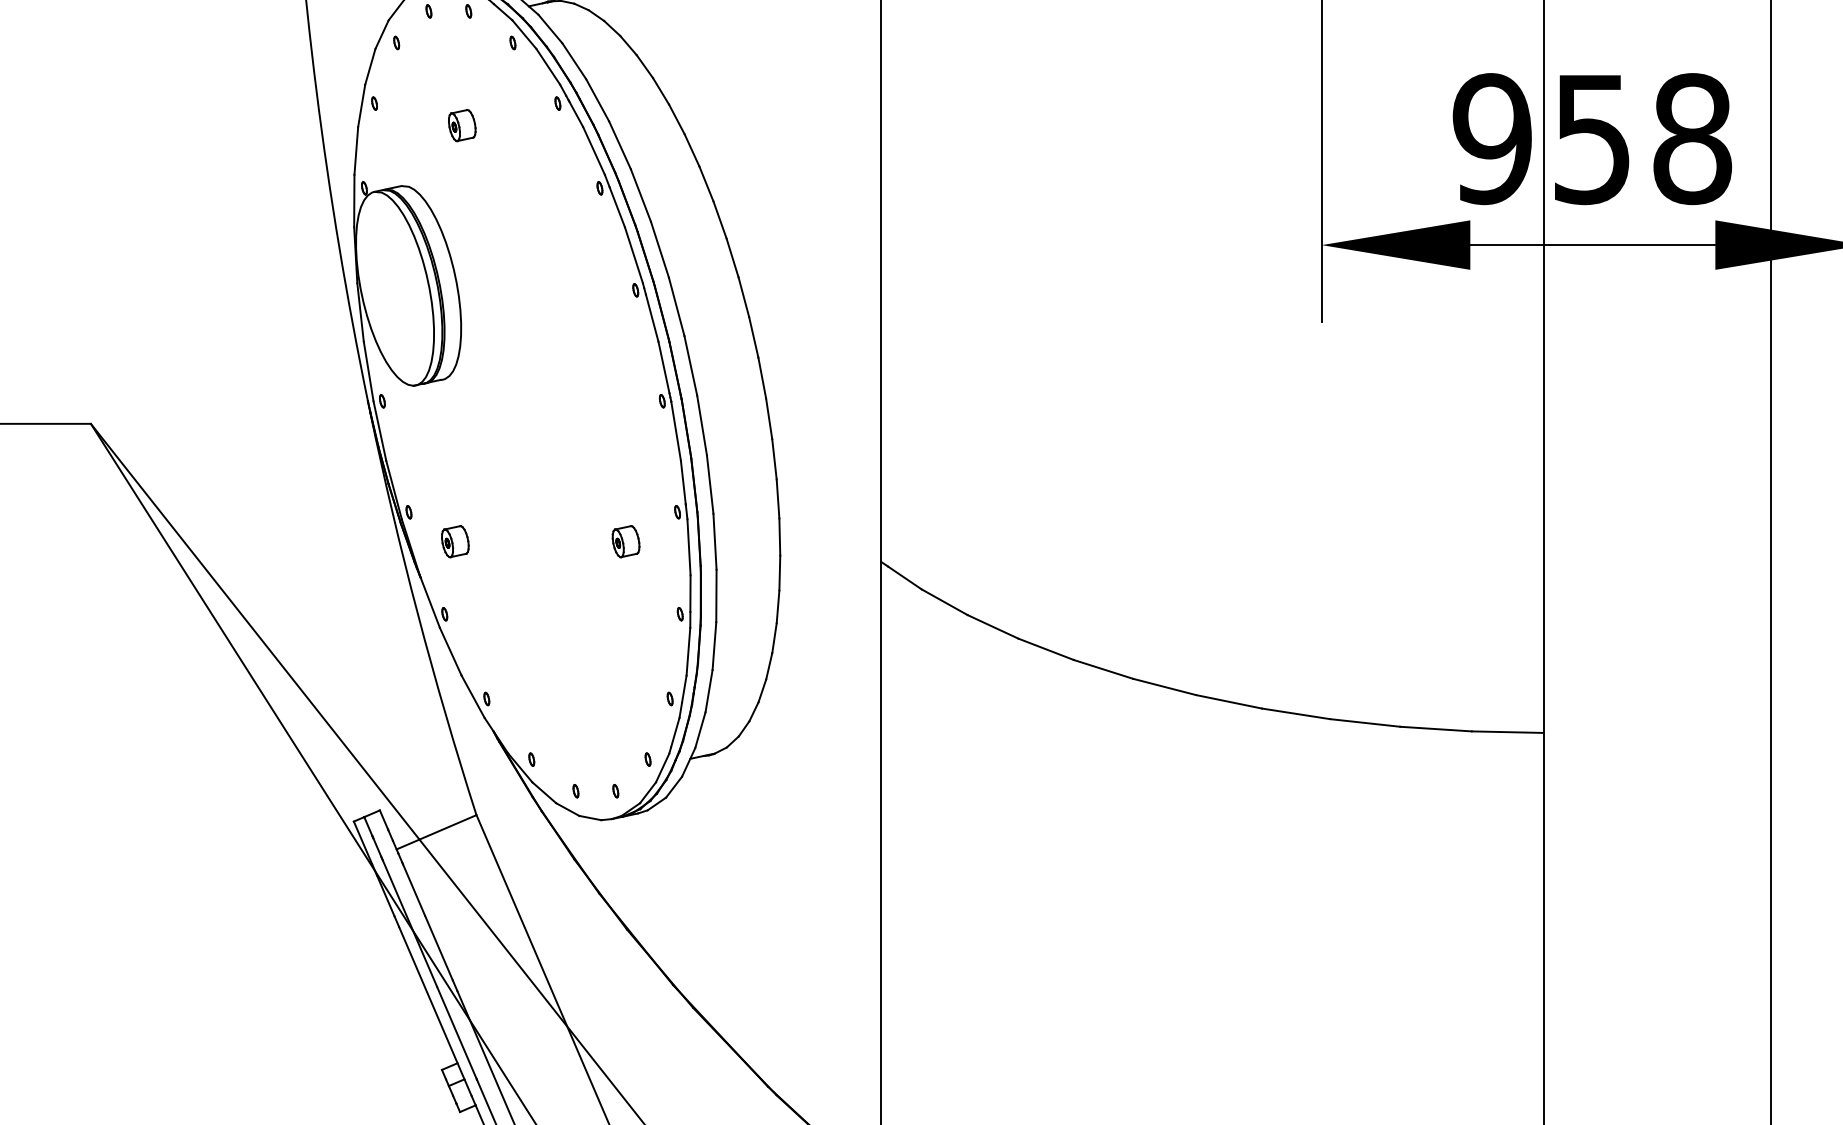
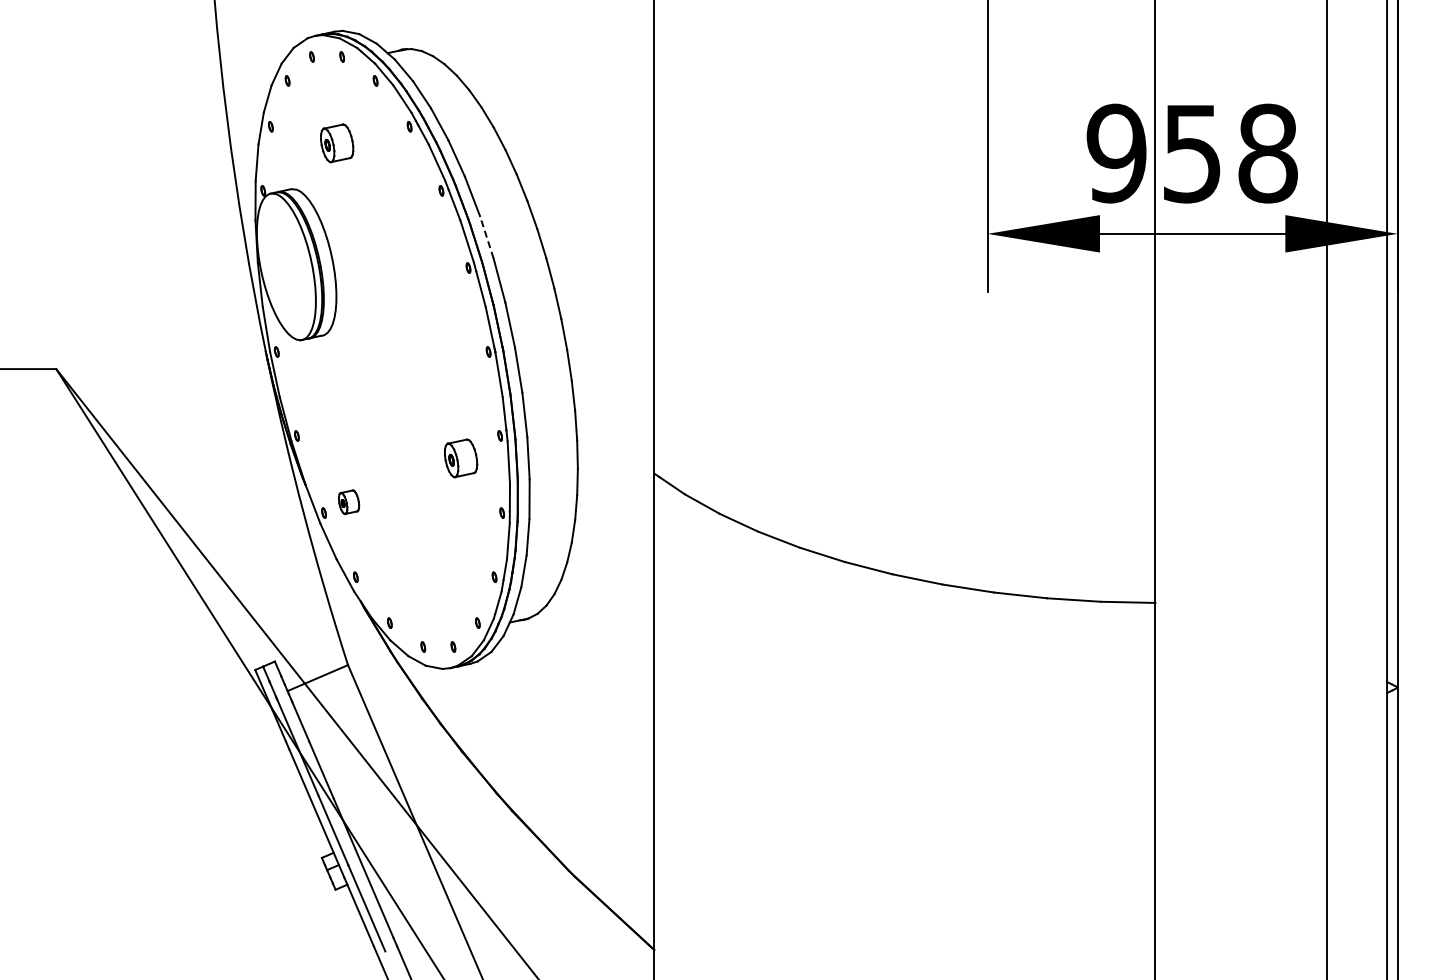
part: (462, 125) -> (337, 143), size x1.6
line: (659, 248) -> (486, 236), solid -> dashed
part: (455, 540) -> (349, 501), moved
part: (626, 540) -> (461, 457), size x1.6

